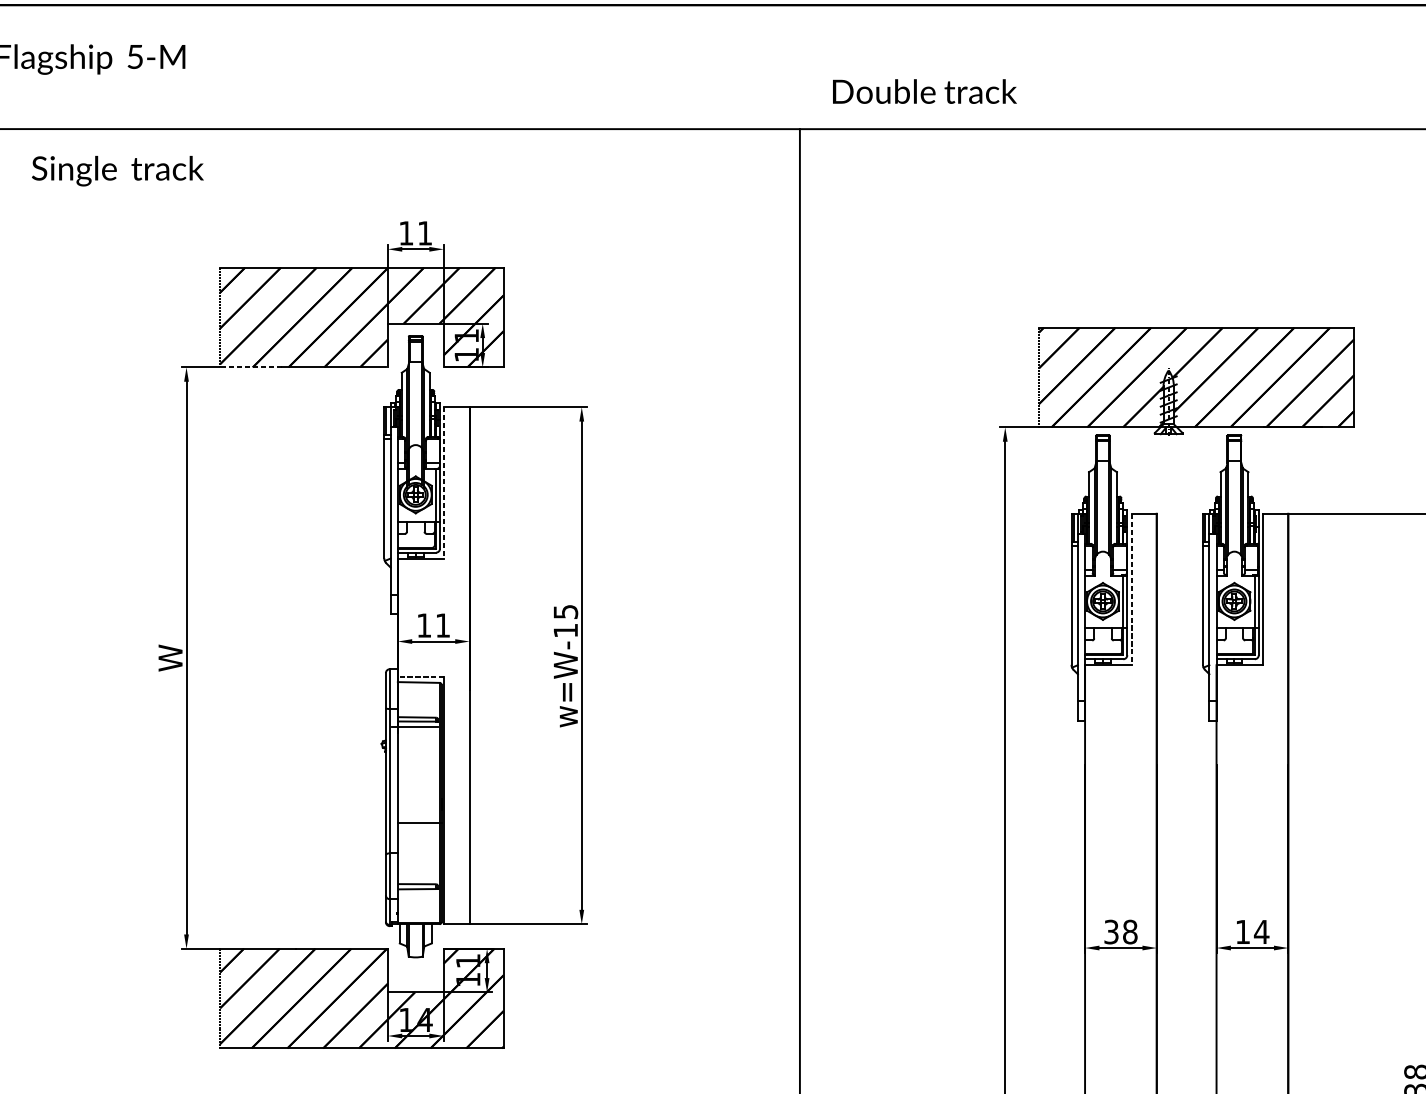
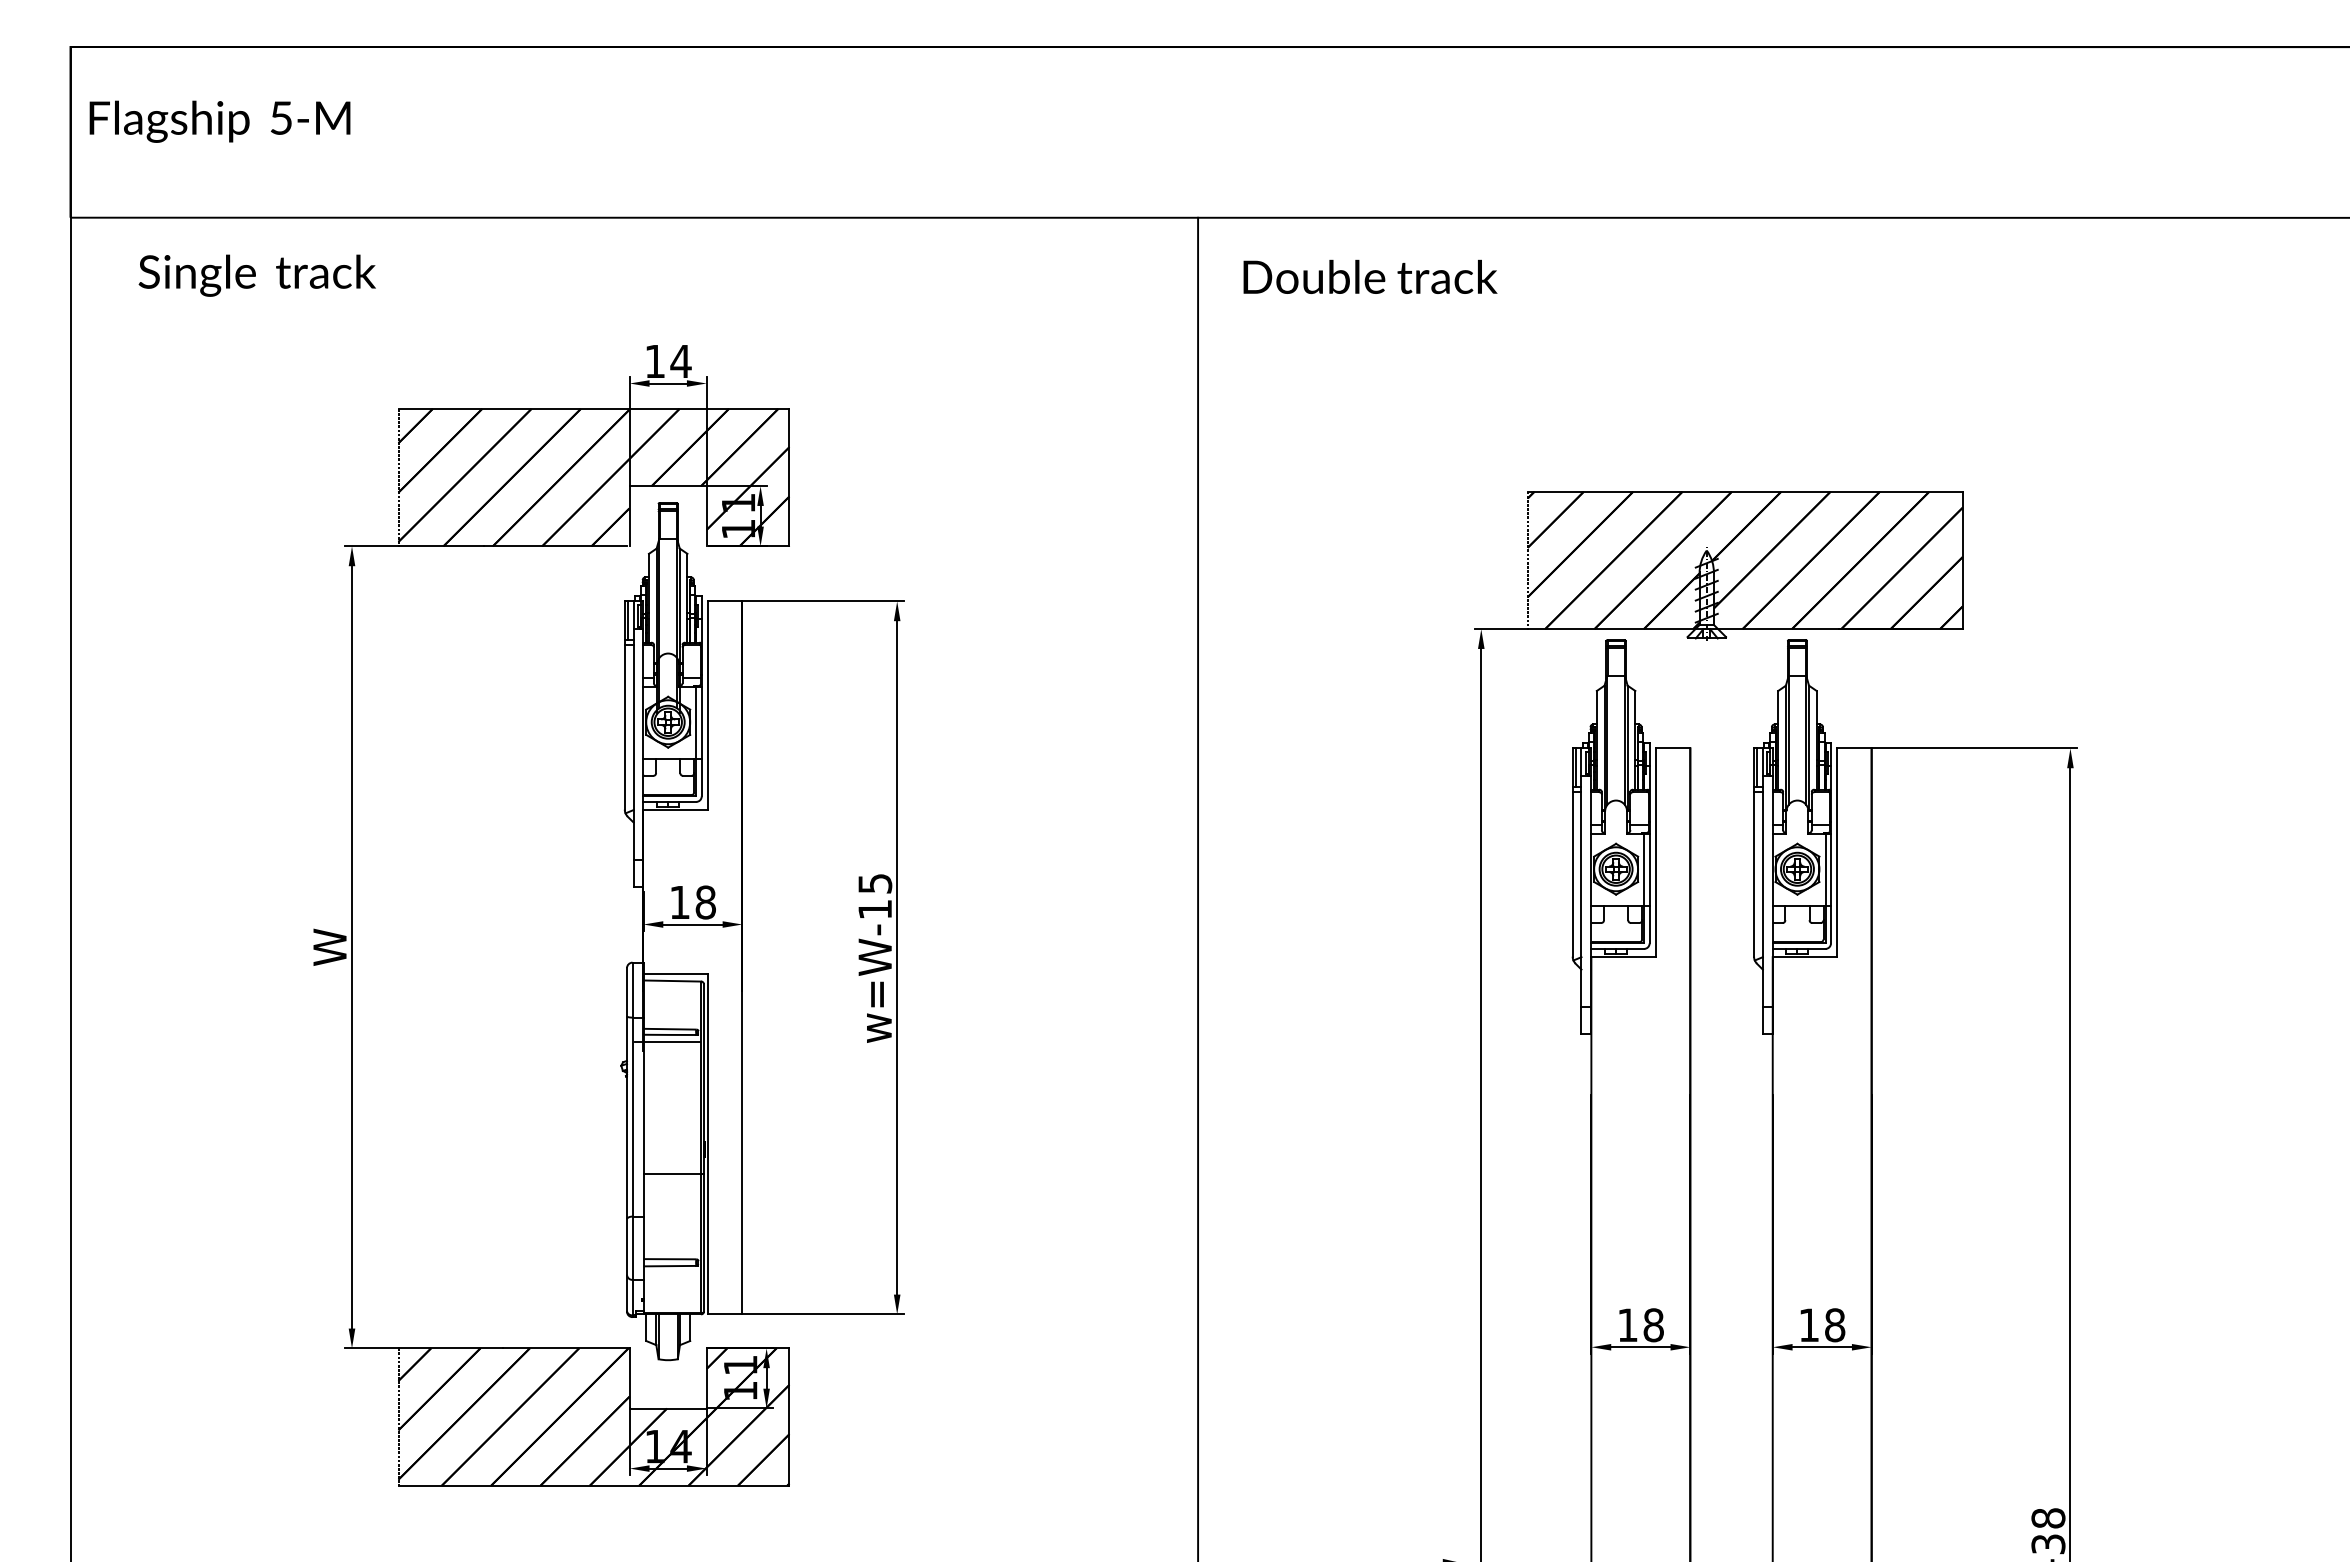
text: (924, 91) -> (1370, 276), moved
text: (424, 233) -> (680, 361), 11 -> 14
line: (251, 367) -> (441, 546), dashed -> solid
line: (444, 483) -> (707, 706), dashed -> solid
line: (1131, 590) -> (1655, 853), dashed -> solid
text: (442, 625) -> (705, 902), 11 -> 18
line: (421, 677) -> (675, 973), dashed -> solid
text: (1111, 932) -> (1627, 1325), 38 -> 18
text: (1261, 932) -> (1834, 1325), 14 -> 18

